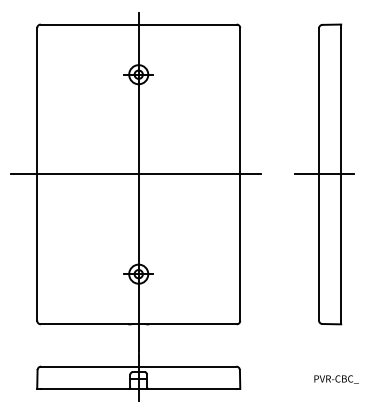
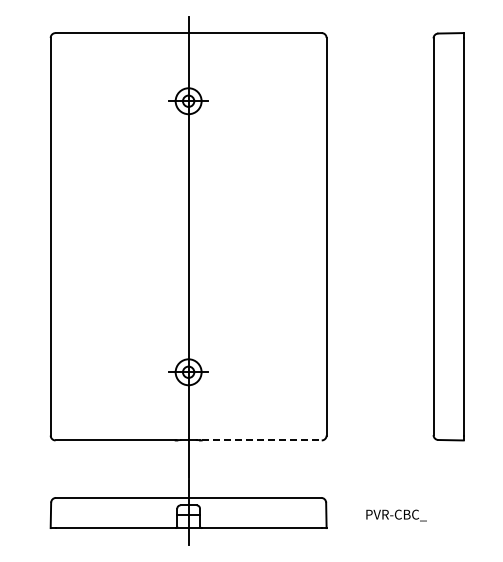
line: (135, 174) -> (184, 236), removed
line: (324, 174) -> (440, 236), removed
line: (193, 324) -> (262, 440), solid -> dashed
text: (336, 379) -> (396, 515), moved

